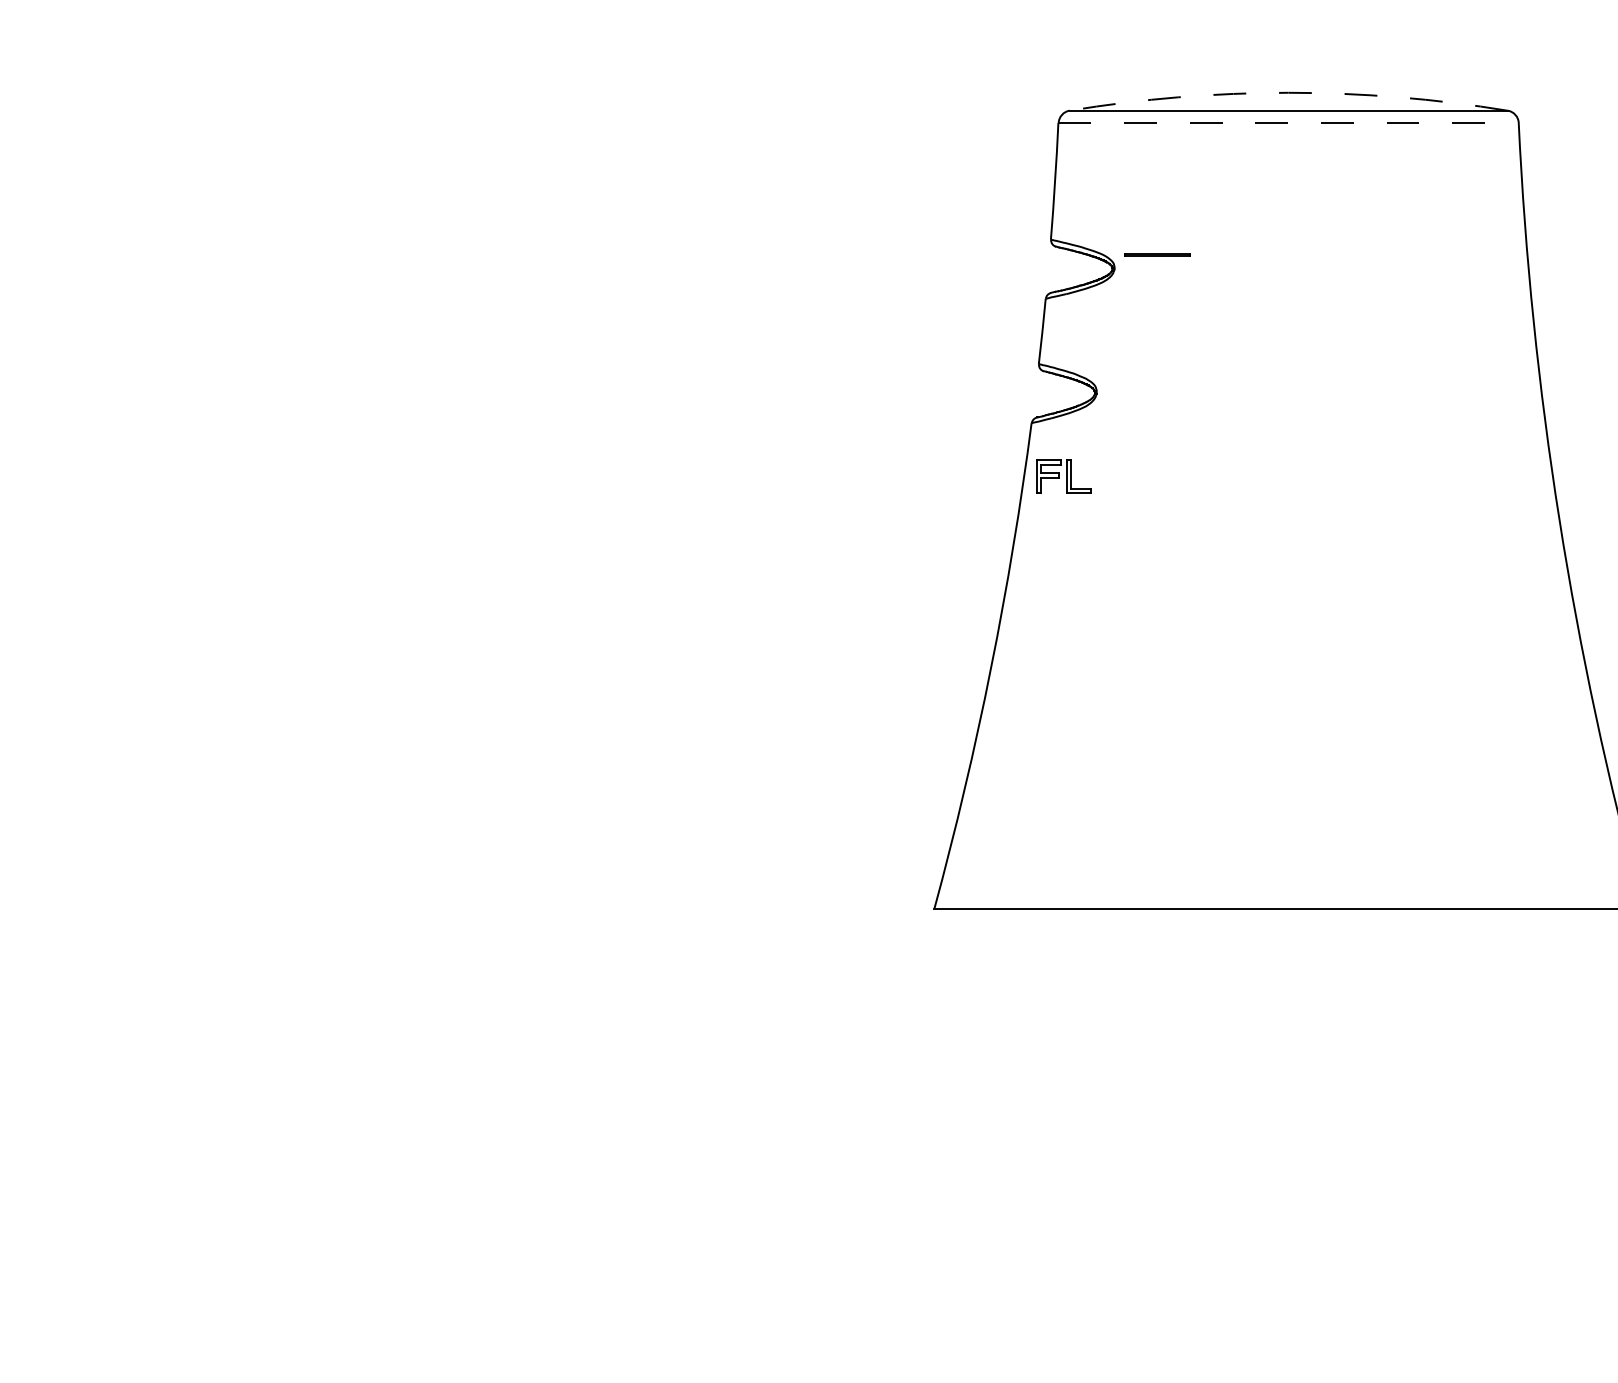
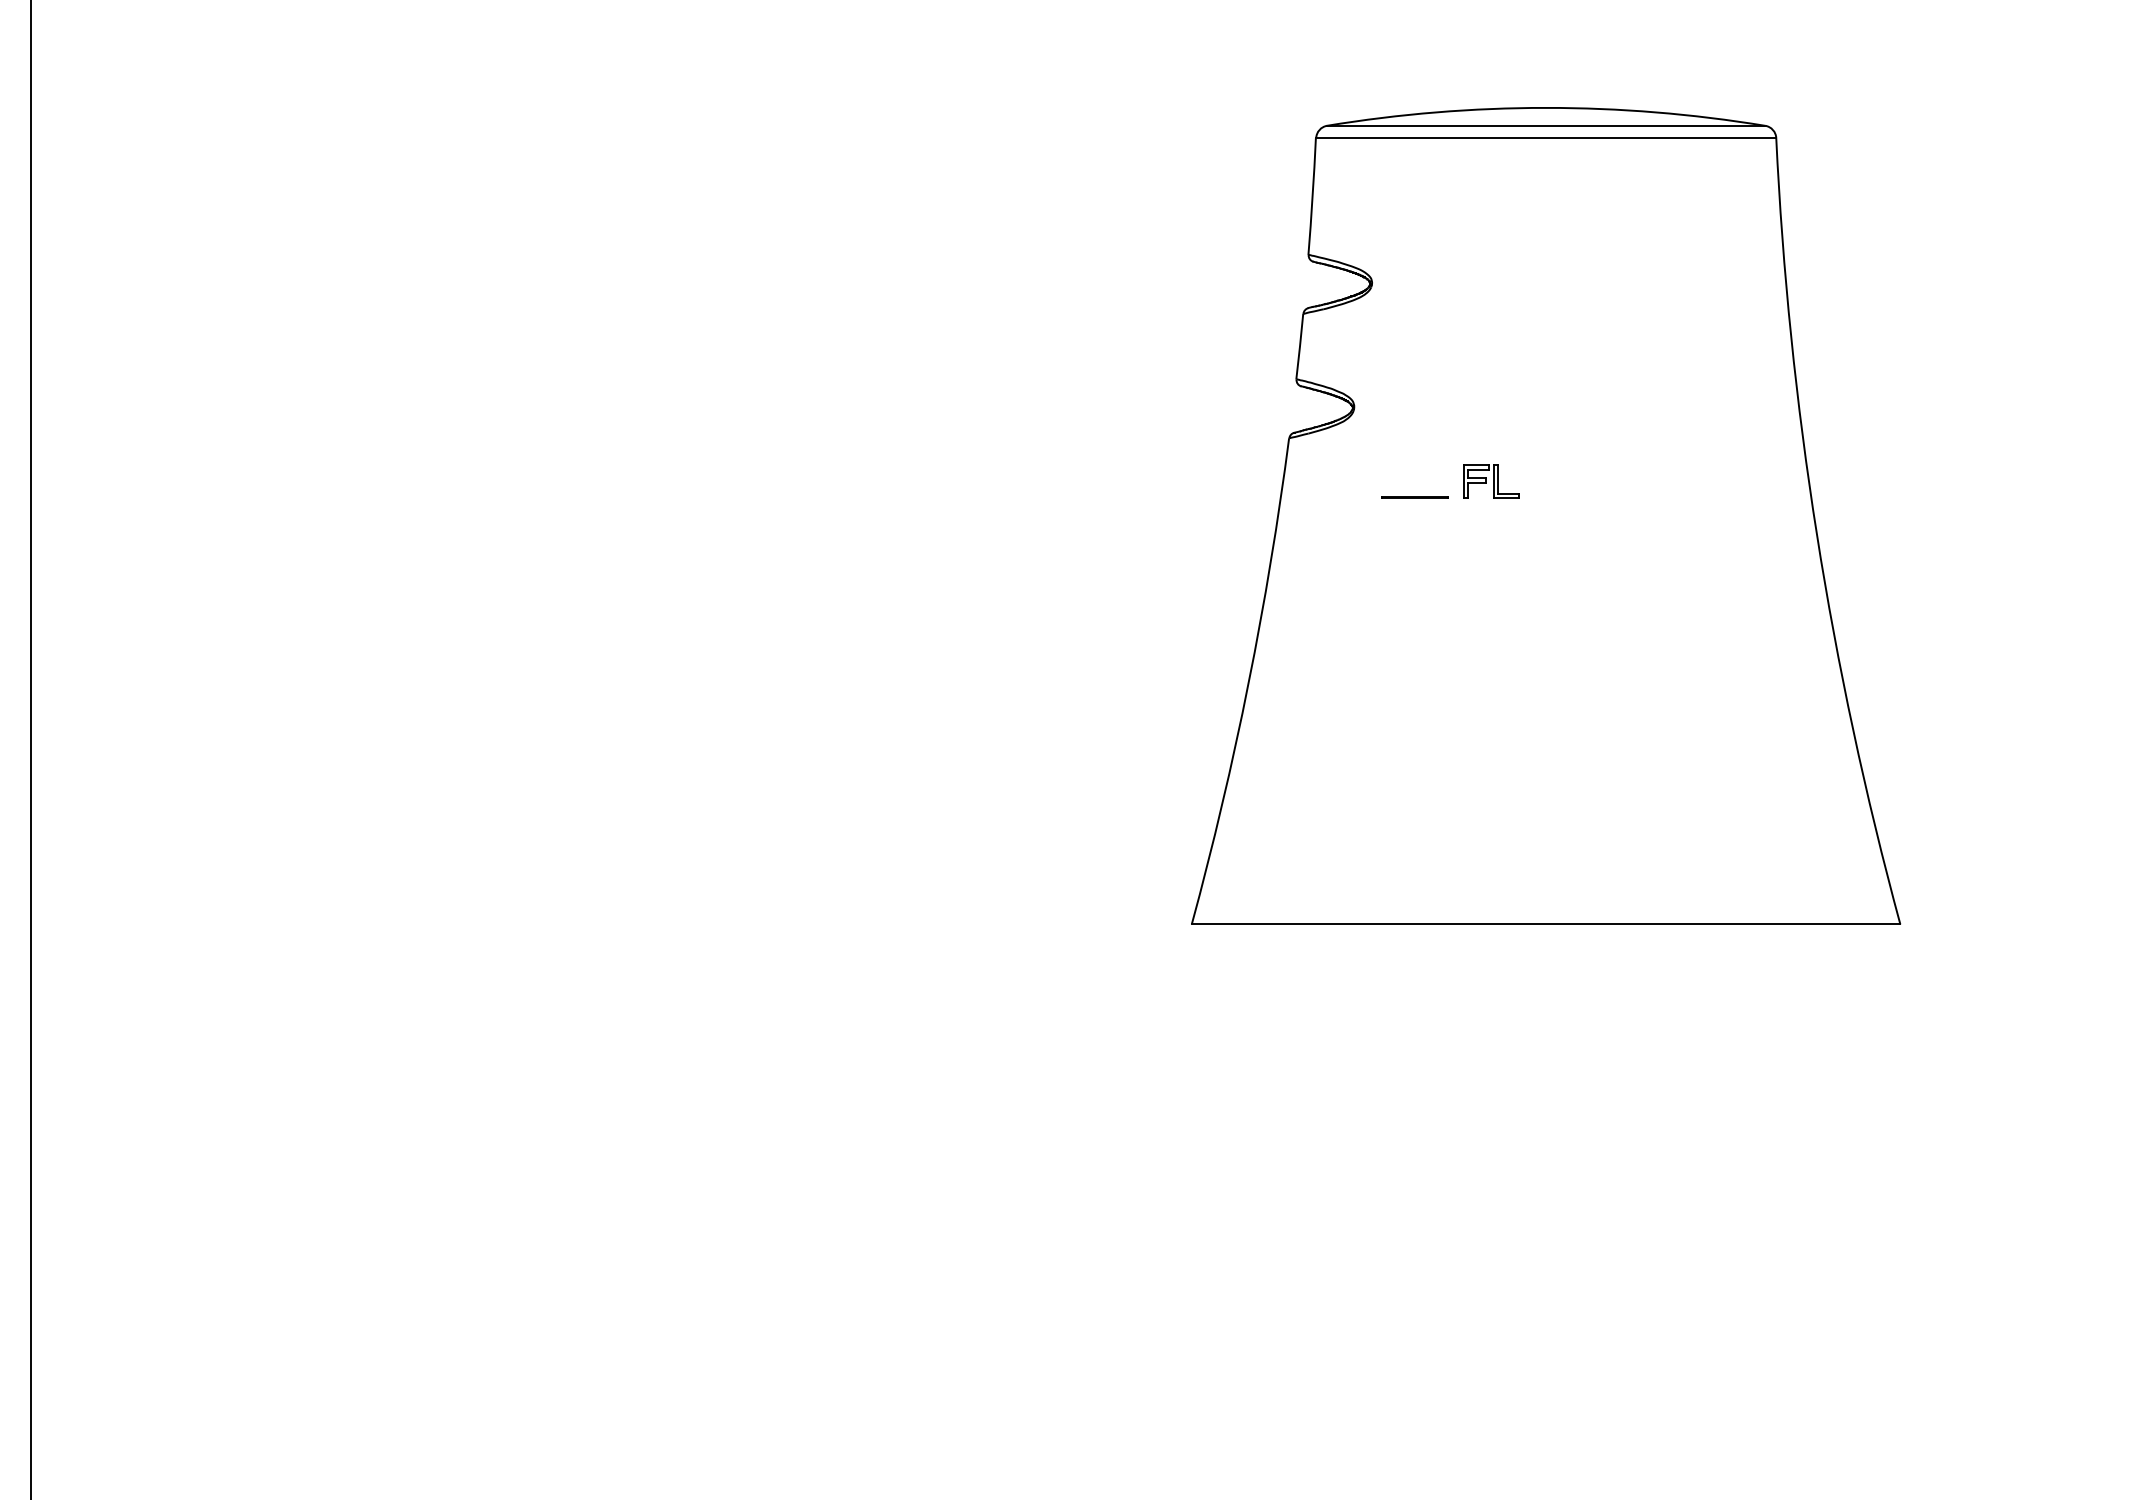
arc: (1288, 92) -> (1546, 107), dashed -> solid
line: (1288, 123) -> (1546, 138), dashed -> solid
line: (1156, 255) -> (1414, 497), moved
part: (1063, 476) -> (1491, 481), moved

